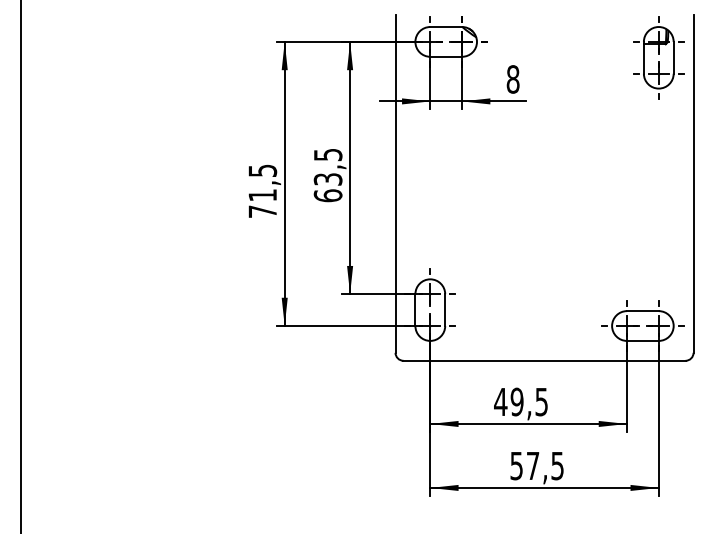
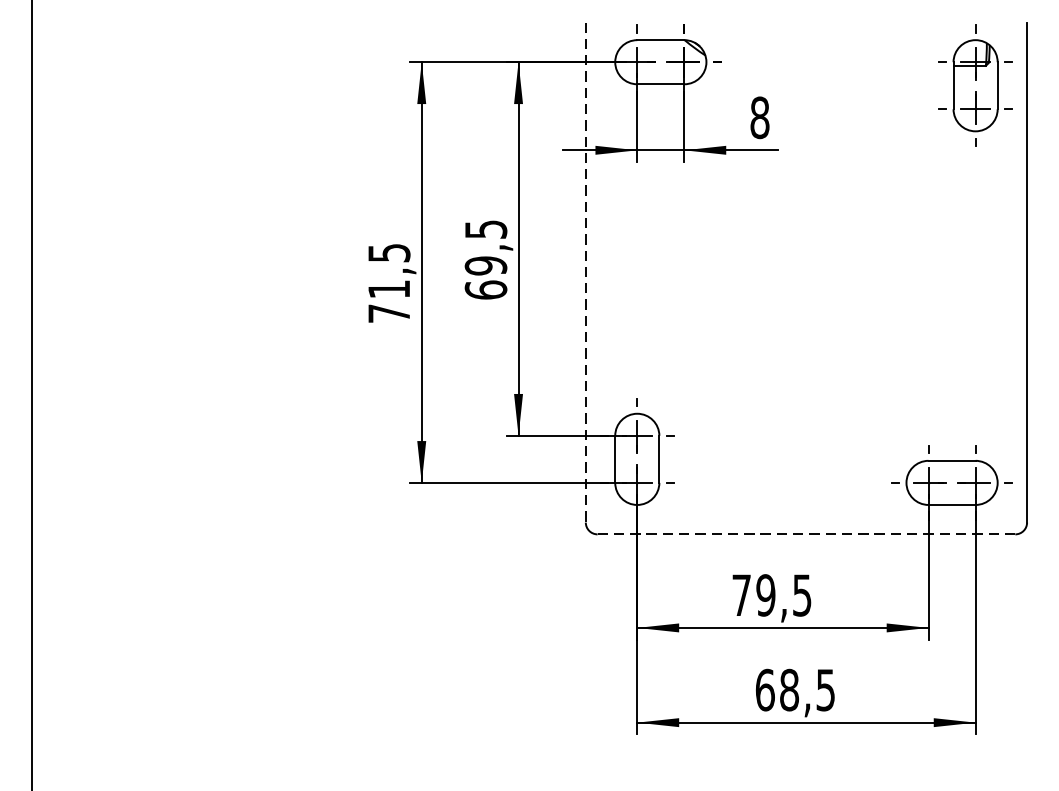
text: (327, 179) -> (485, 265), 63,5 -> 69,5
line: (395, 183) -> (585, 271), solid -> dashed
line: (545, 360) -> (807, 533), solid -> dashed
text: (500, 401) -> (741, 594), 49,5 -> 79,5
text: (524, 465) -> (776, 689), 57,5 -> 68,5

